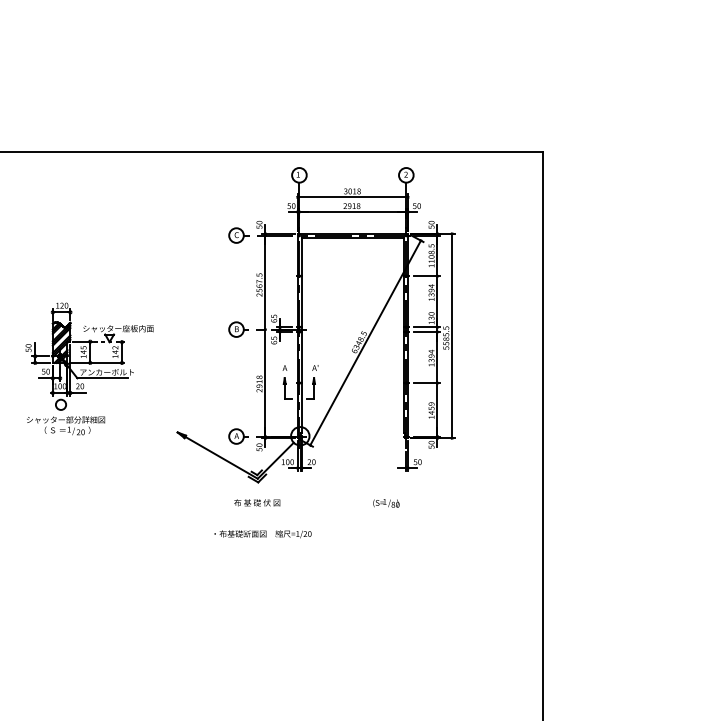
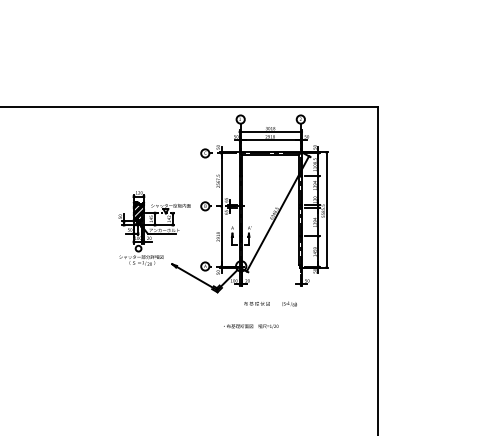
part: (89, 368) -> (154, 228), moved
text: (256, 502) -> (256, 303), moved
text: (263, 534) -> (251, 326), moved

